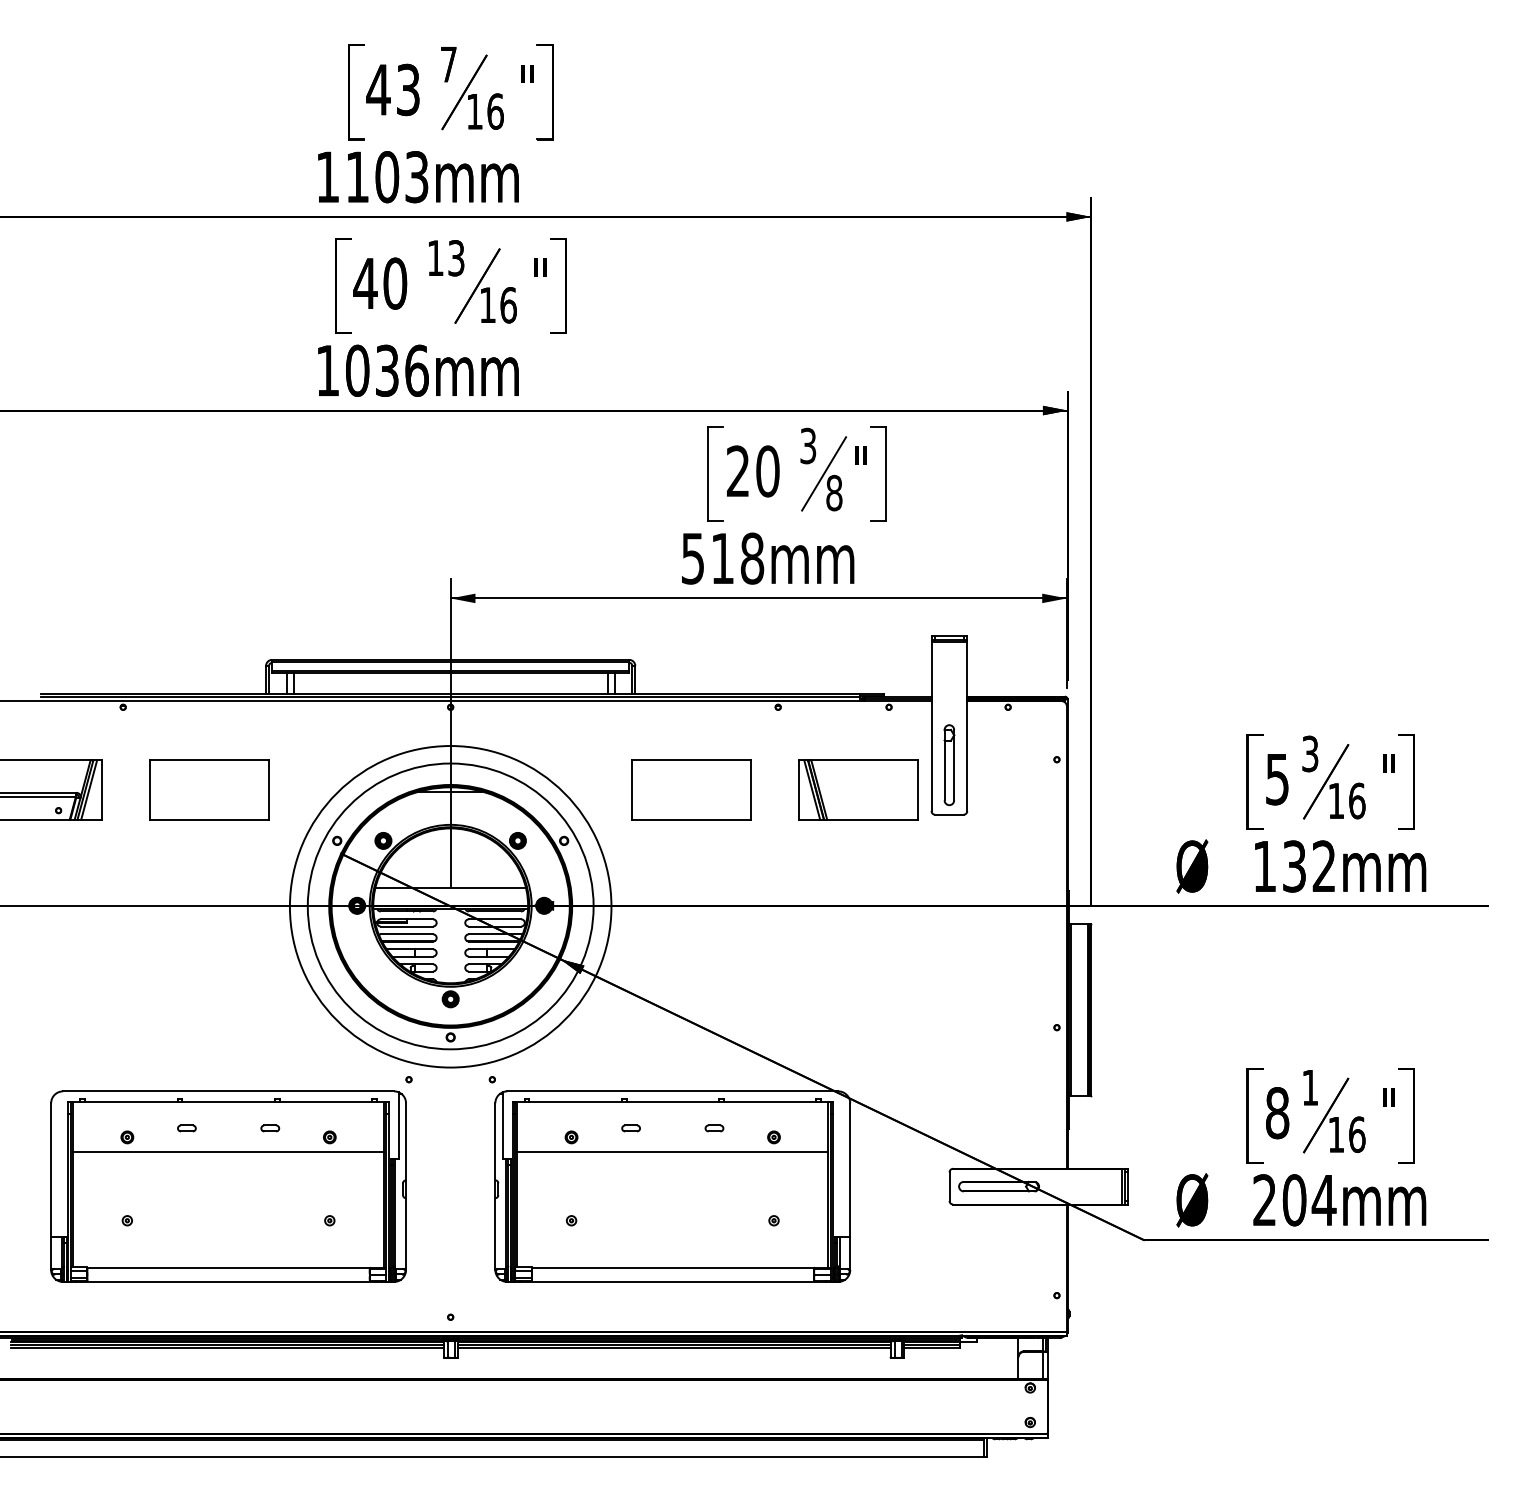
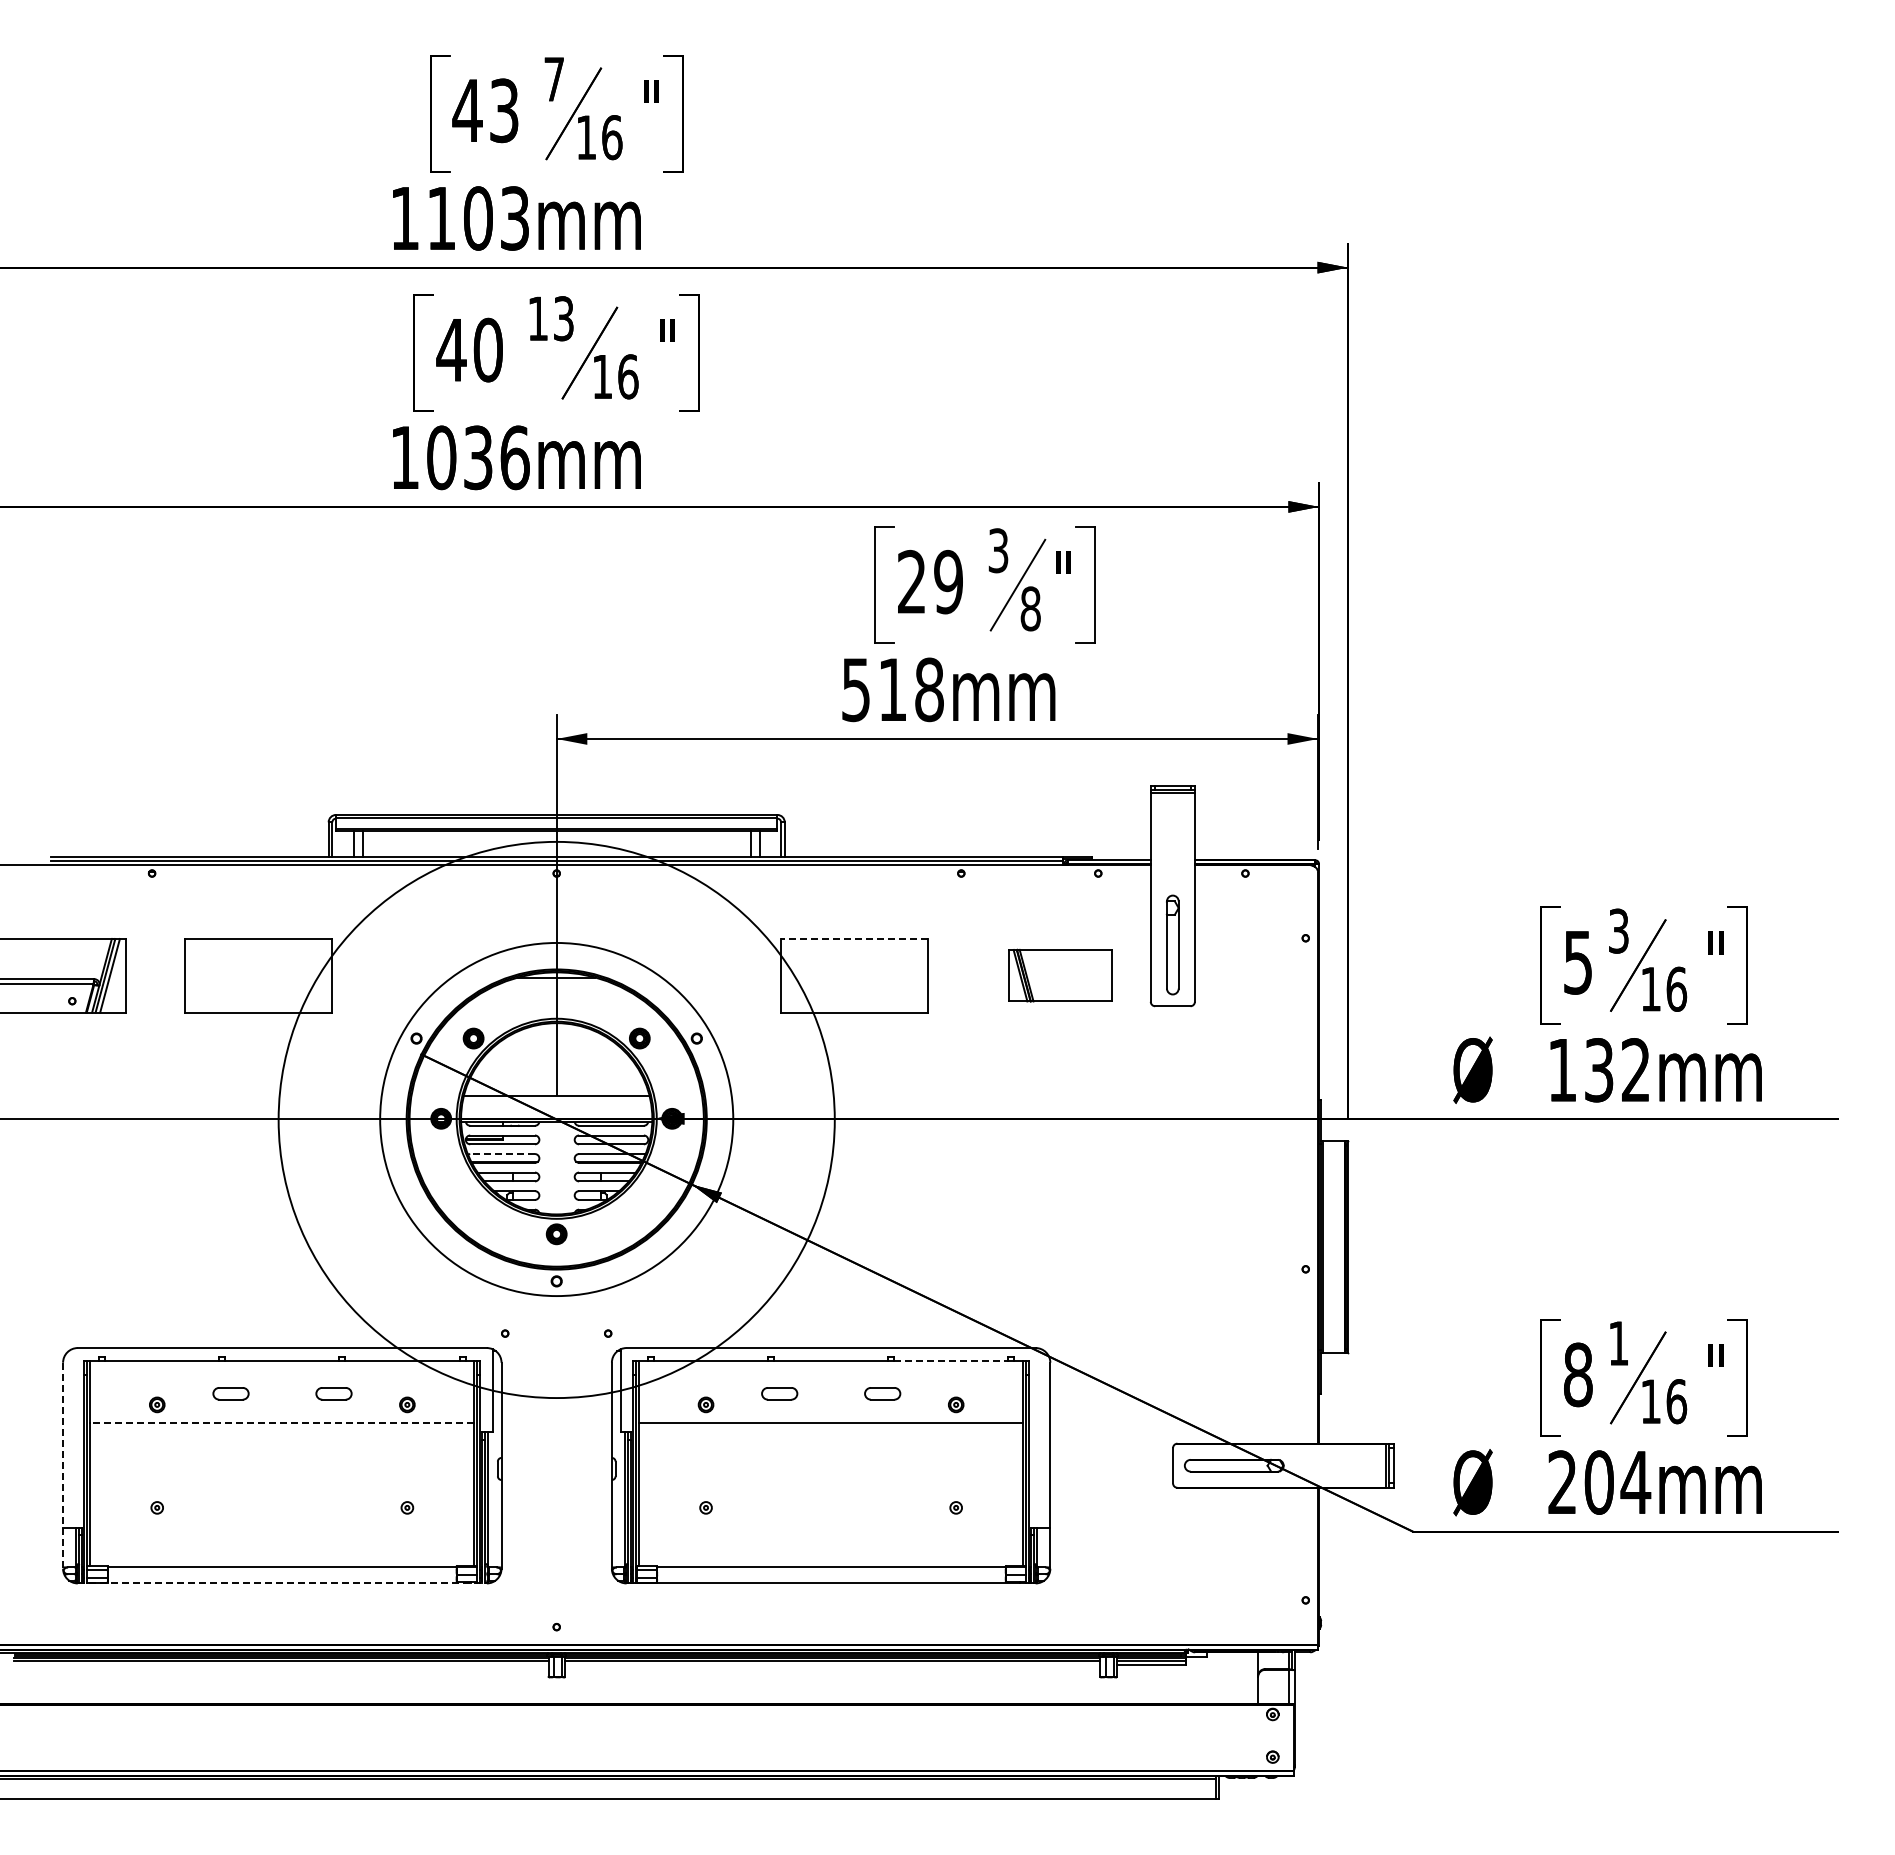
text: (767, 471) -> (948, 582), 20 -> 29
line: (691, 760) -> (854, 939), solid -> dashed
part: (858, 789) -> (1060, 975), size x0.7
circle: (450, 906) -> (556, 1119), size x1.4
line: (406, 934) -> (502, 1154), solid -> dashed
line: (770, 1101) -> (951, 1360), solid -> dashed
part: (186, 1128) -> (230, 1393), size x1.6
part: (270, 1128) -> (333, 1393), size x1.6
part: (631, 1128) -> (779, 1393), size x1.6
part: (714, 1128) -> (882, 1393), size x1.6
line: (227, 1152) -> (281, 1423), solid -> dashed
line: (51, 1186) -> (63, 1465), solid -> dashed
line: (228, 1281) -> (282, 1583), solid -> dashed
line: (227, 1348) -> (280, 1665), removed
line: (673, 1348) -> (832, 1665), removed

